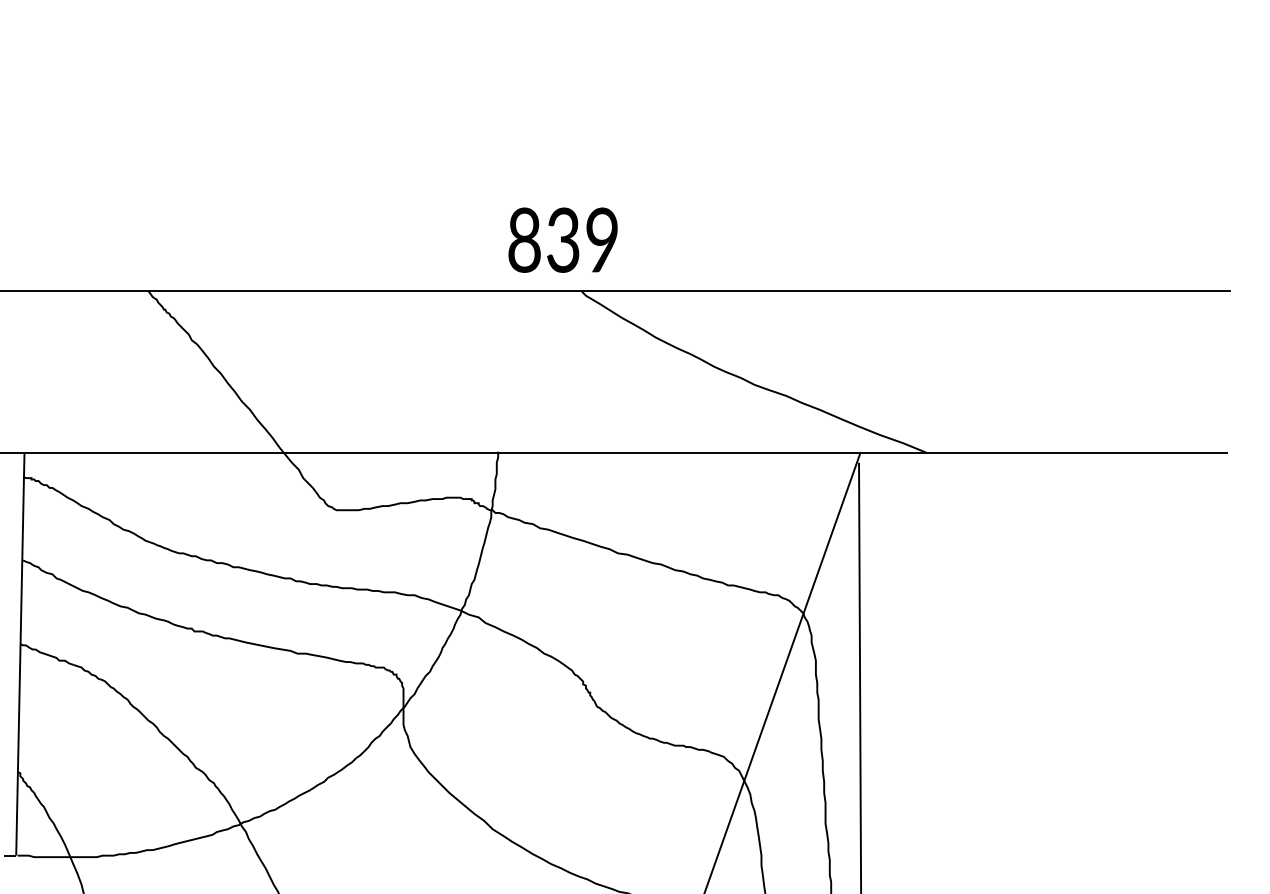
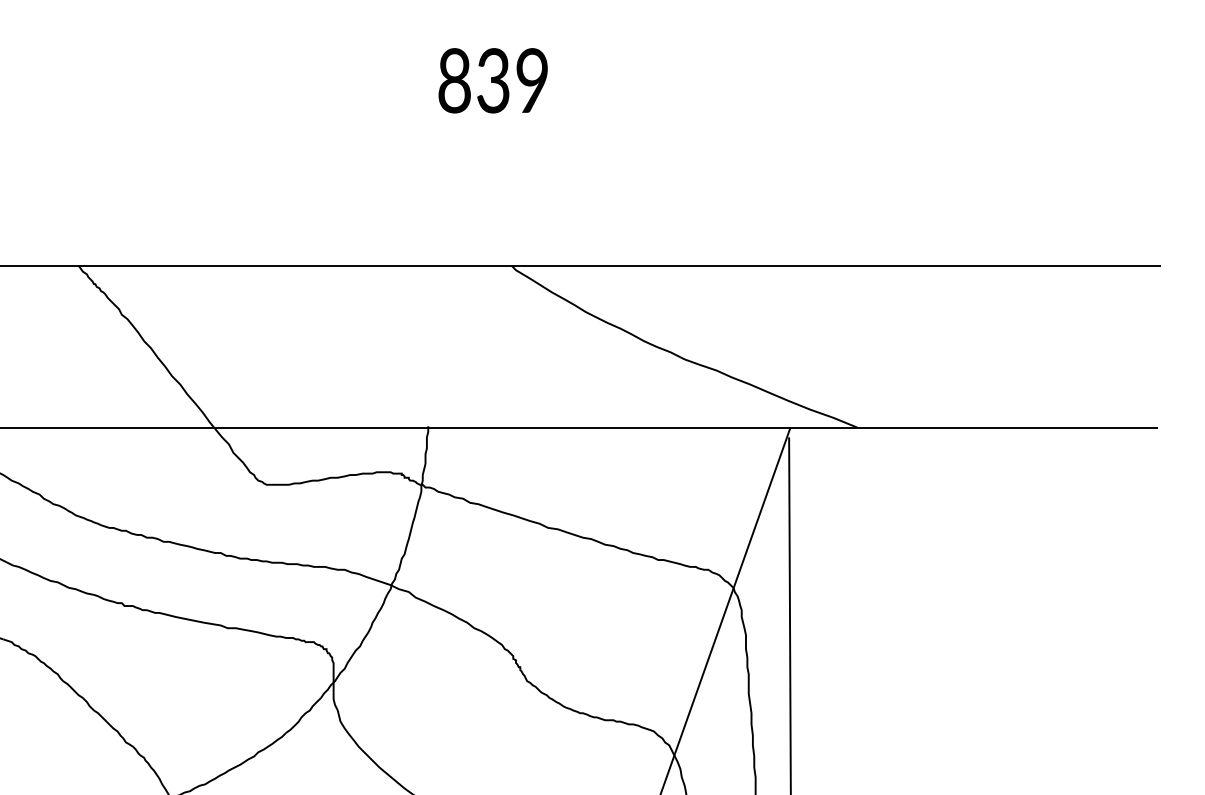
text: (562, 239) -> (492, 80), moved

